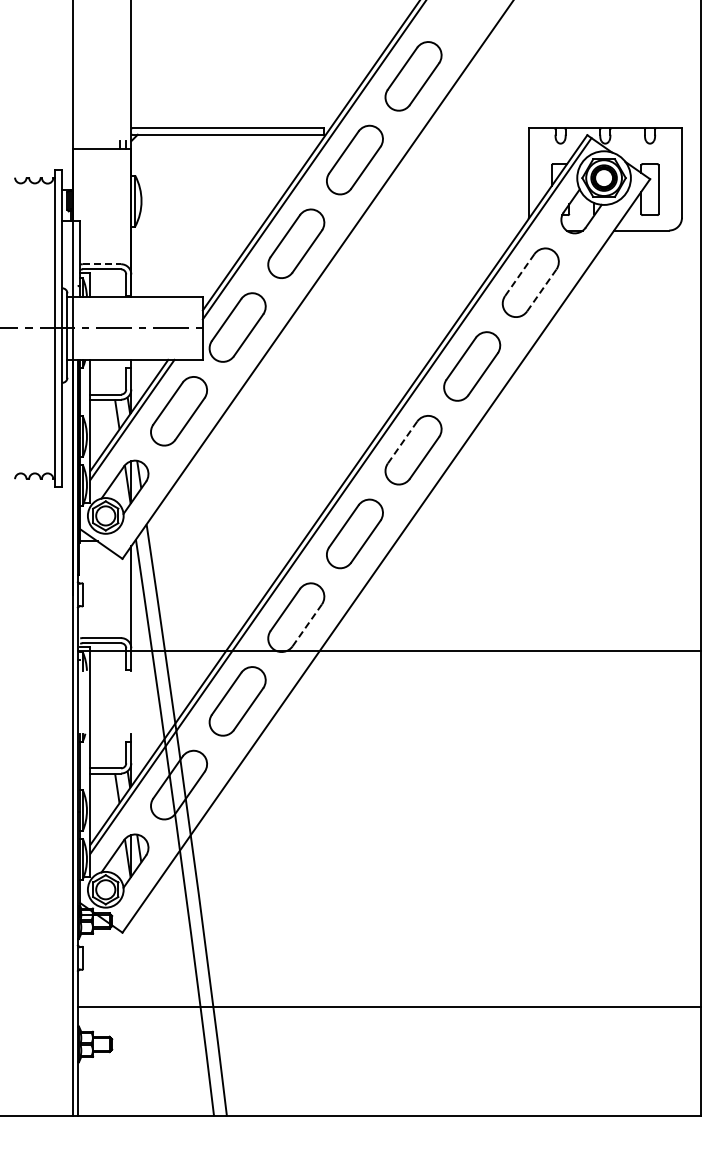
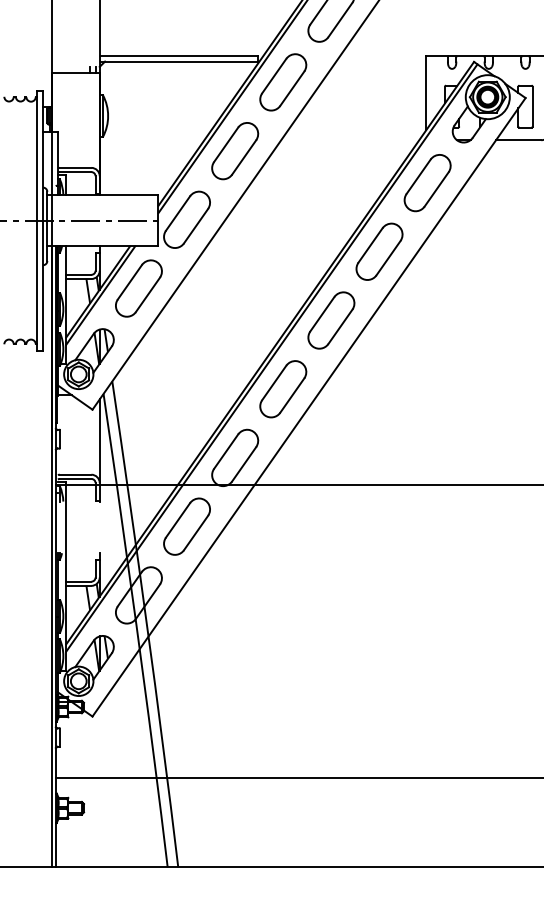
line: (102, 264) -> (76, 168), dashed -> solid
line: (519, 275) -> (418, 177), dashed -> solid
line: (541, 290) -> (436, 189), dashed -> solid
line: (402, 442) -> (322, 314), dashed -> solid
line: (307, 625) -> (244, 464), dashed -> solid

